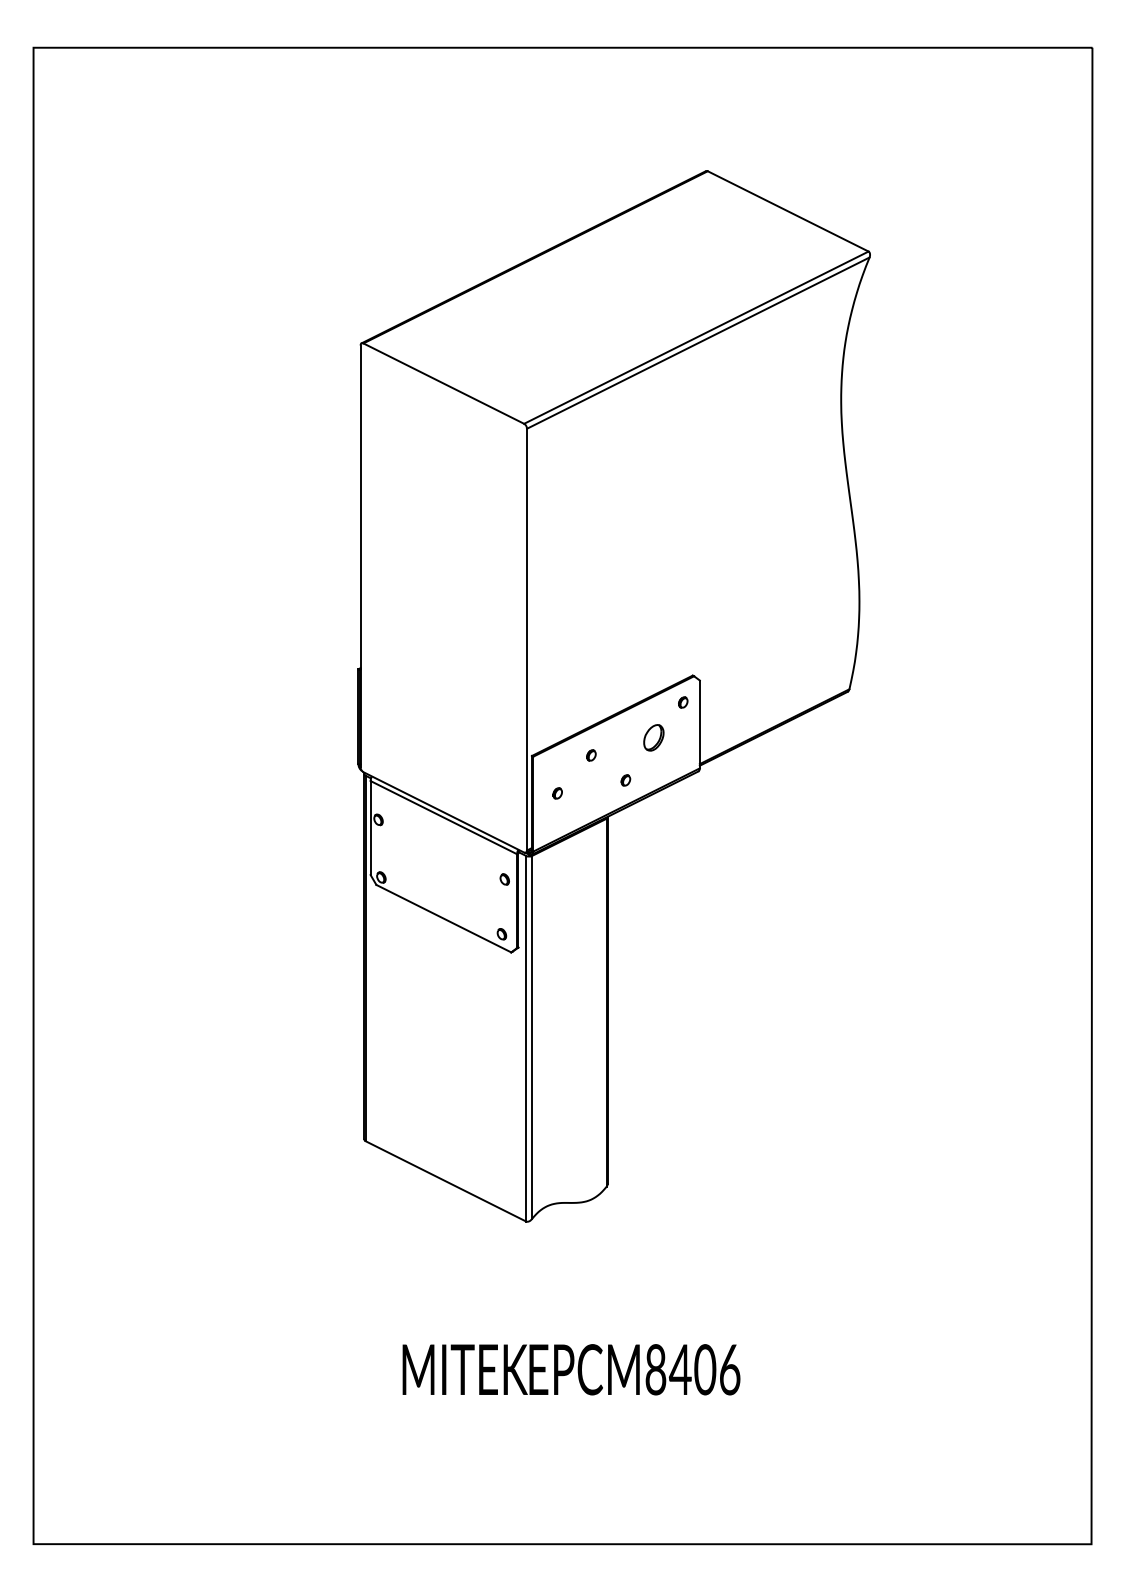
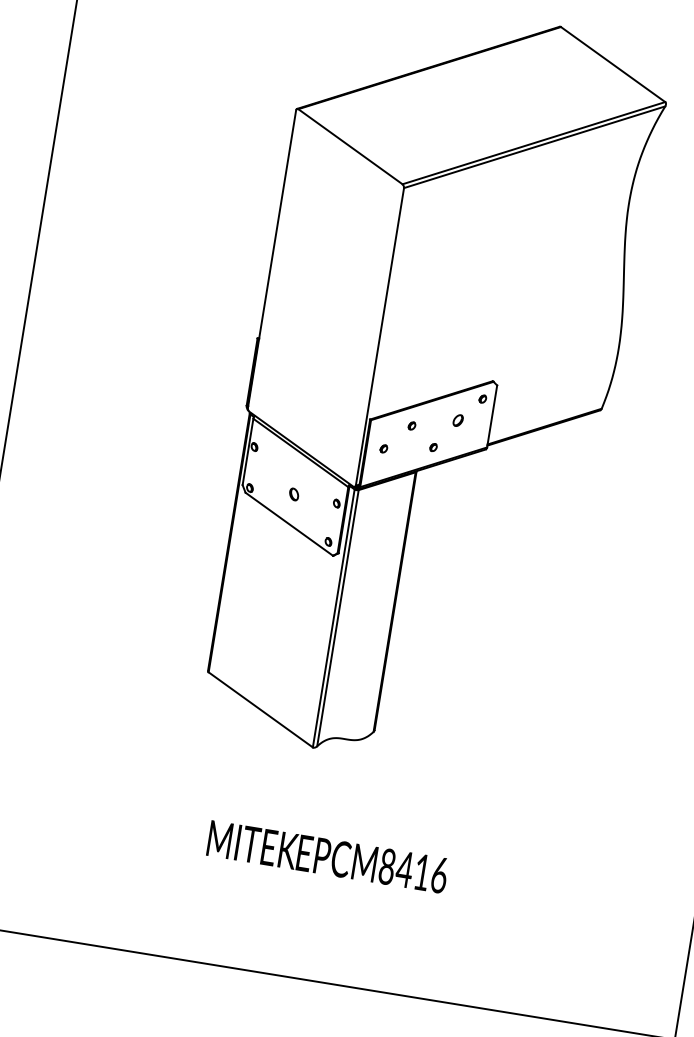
part: (653, 737) -> (457, 420), size x0.62
part: (443, 876) -> (293, 494), added
text: (705, 1369) -> (422, 872), EPCM8406 -> EPCM8416

